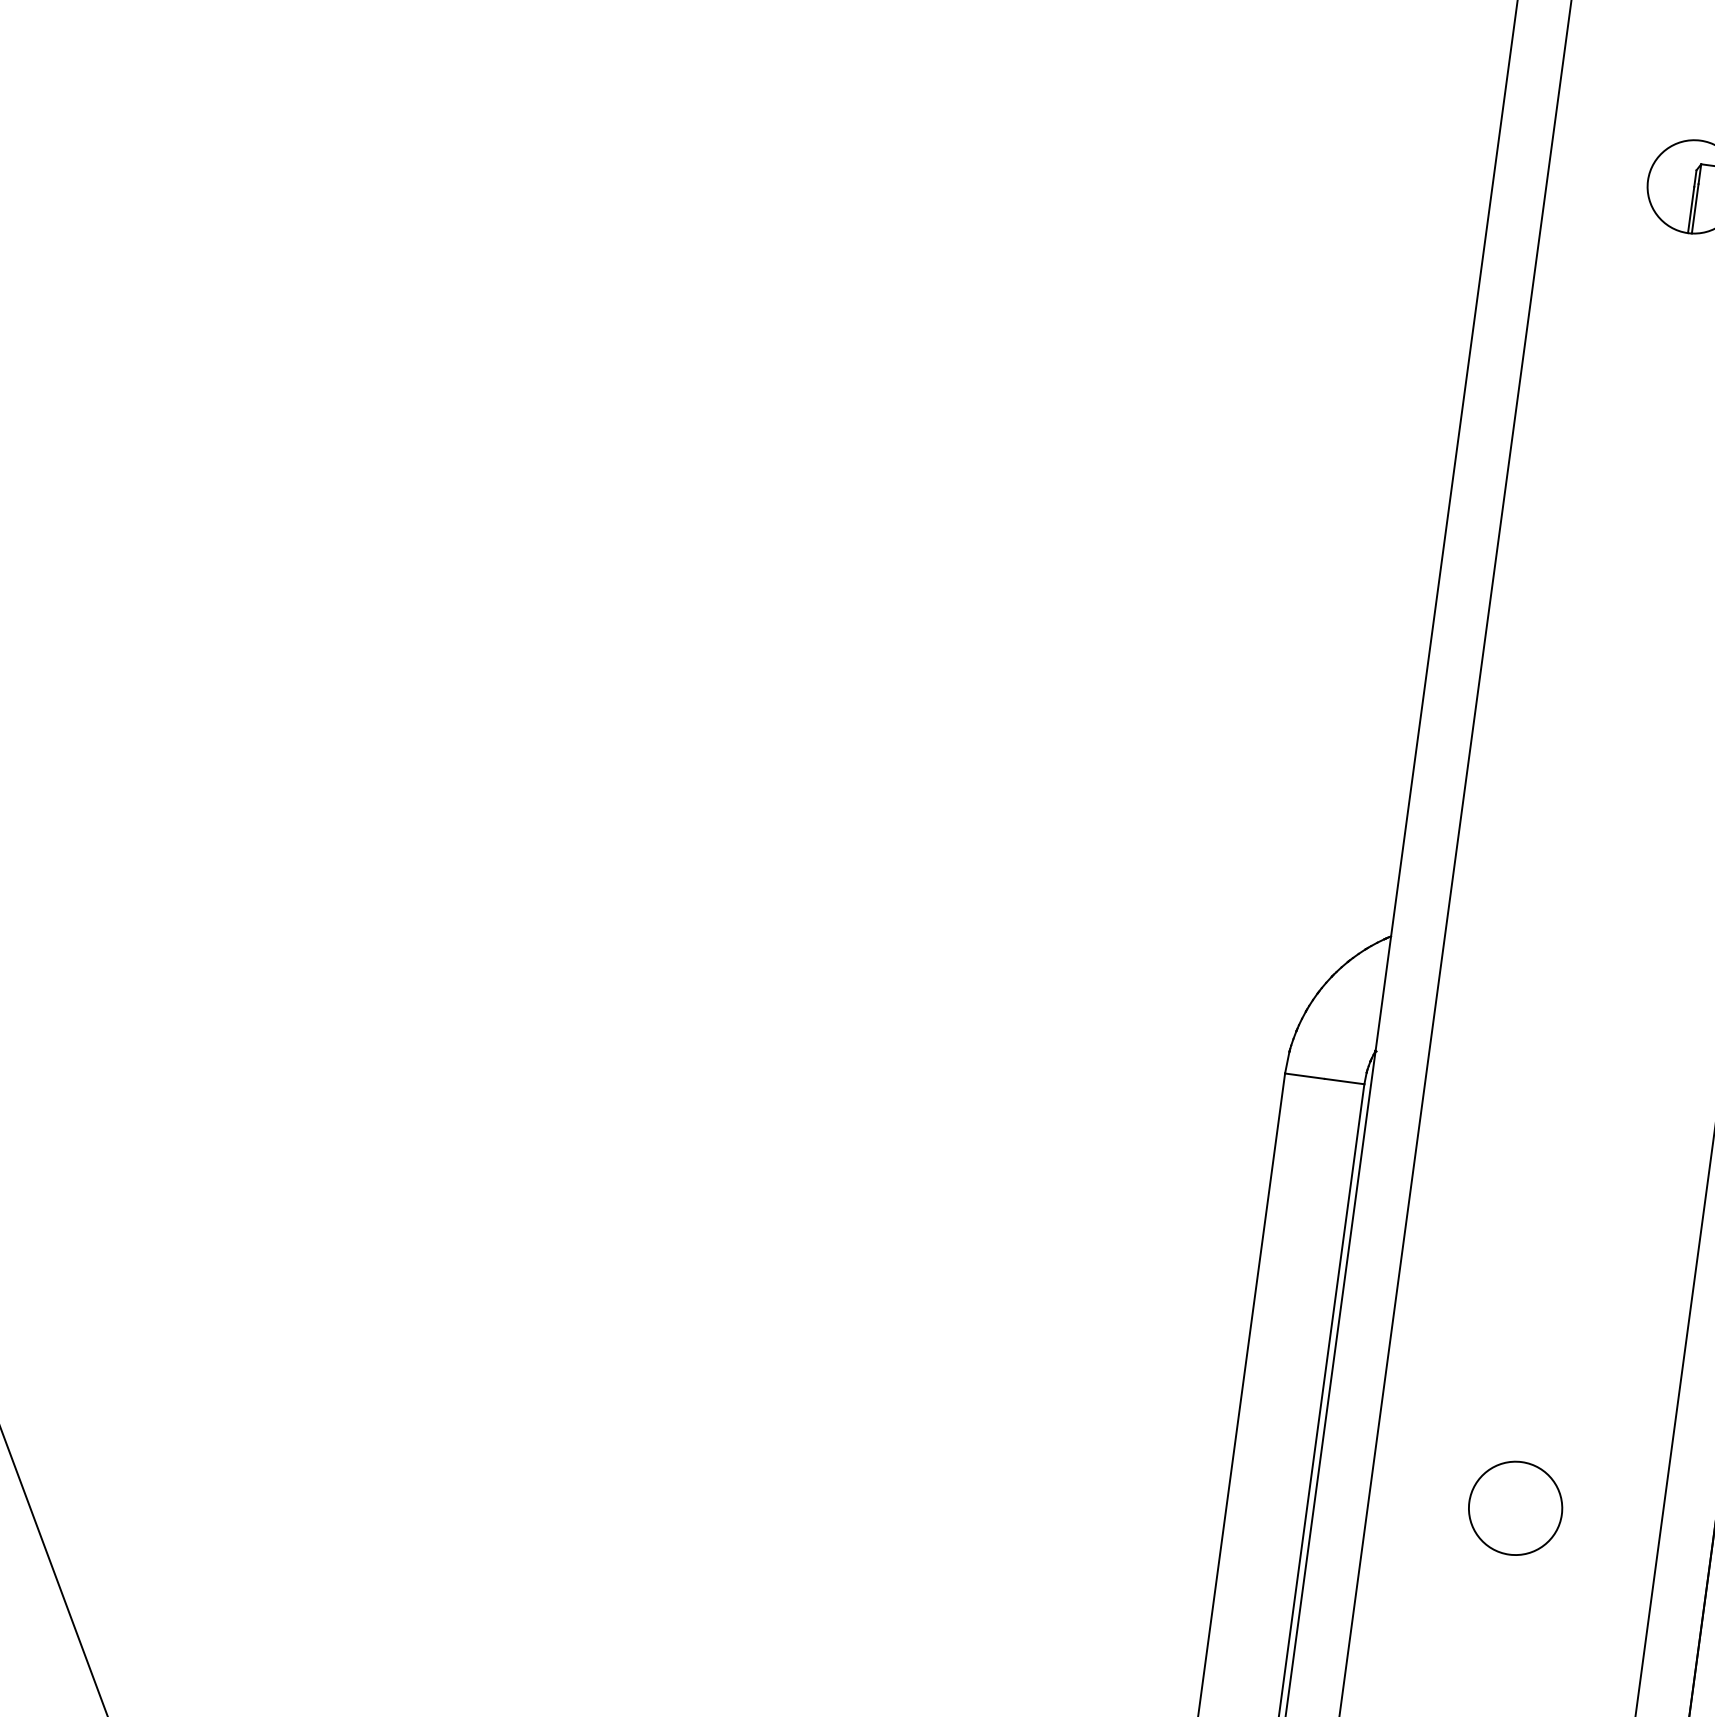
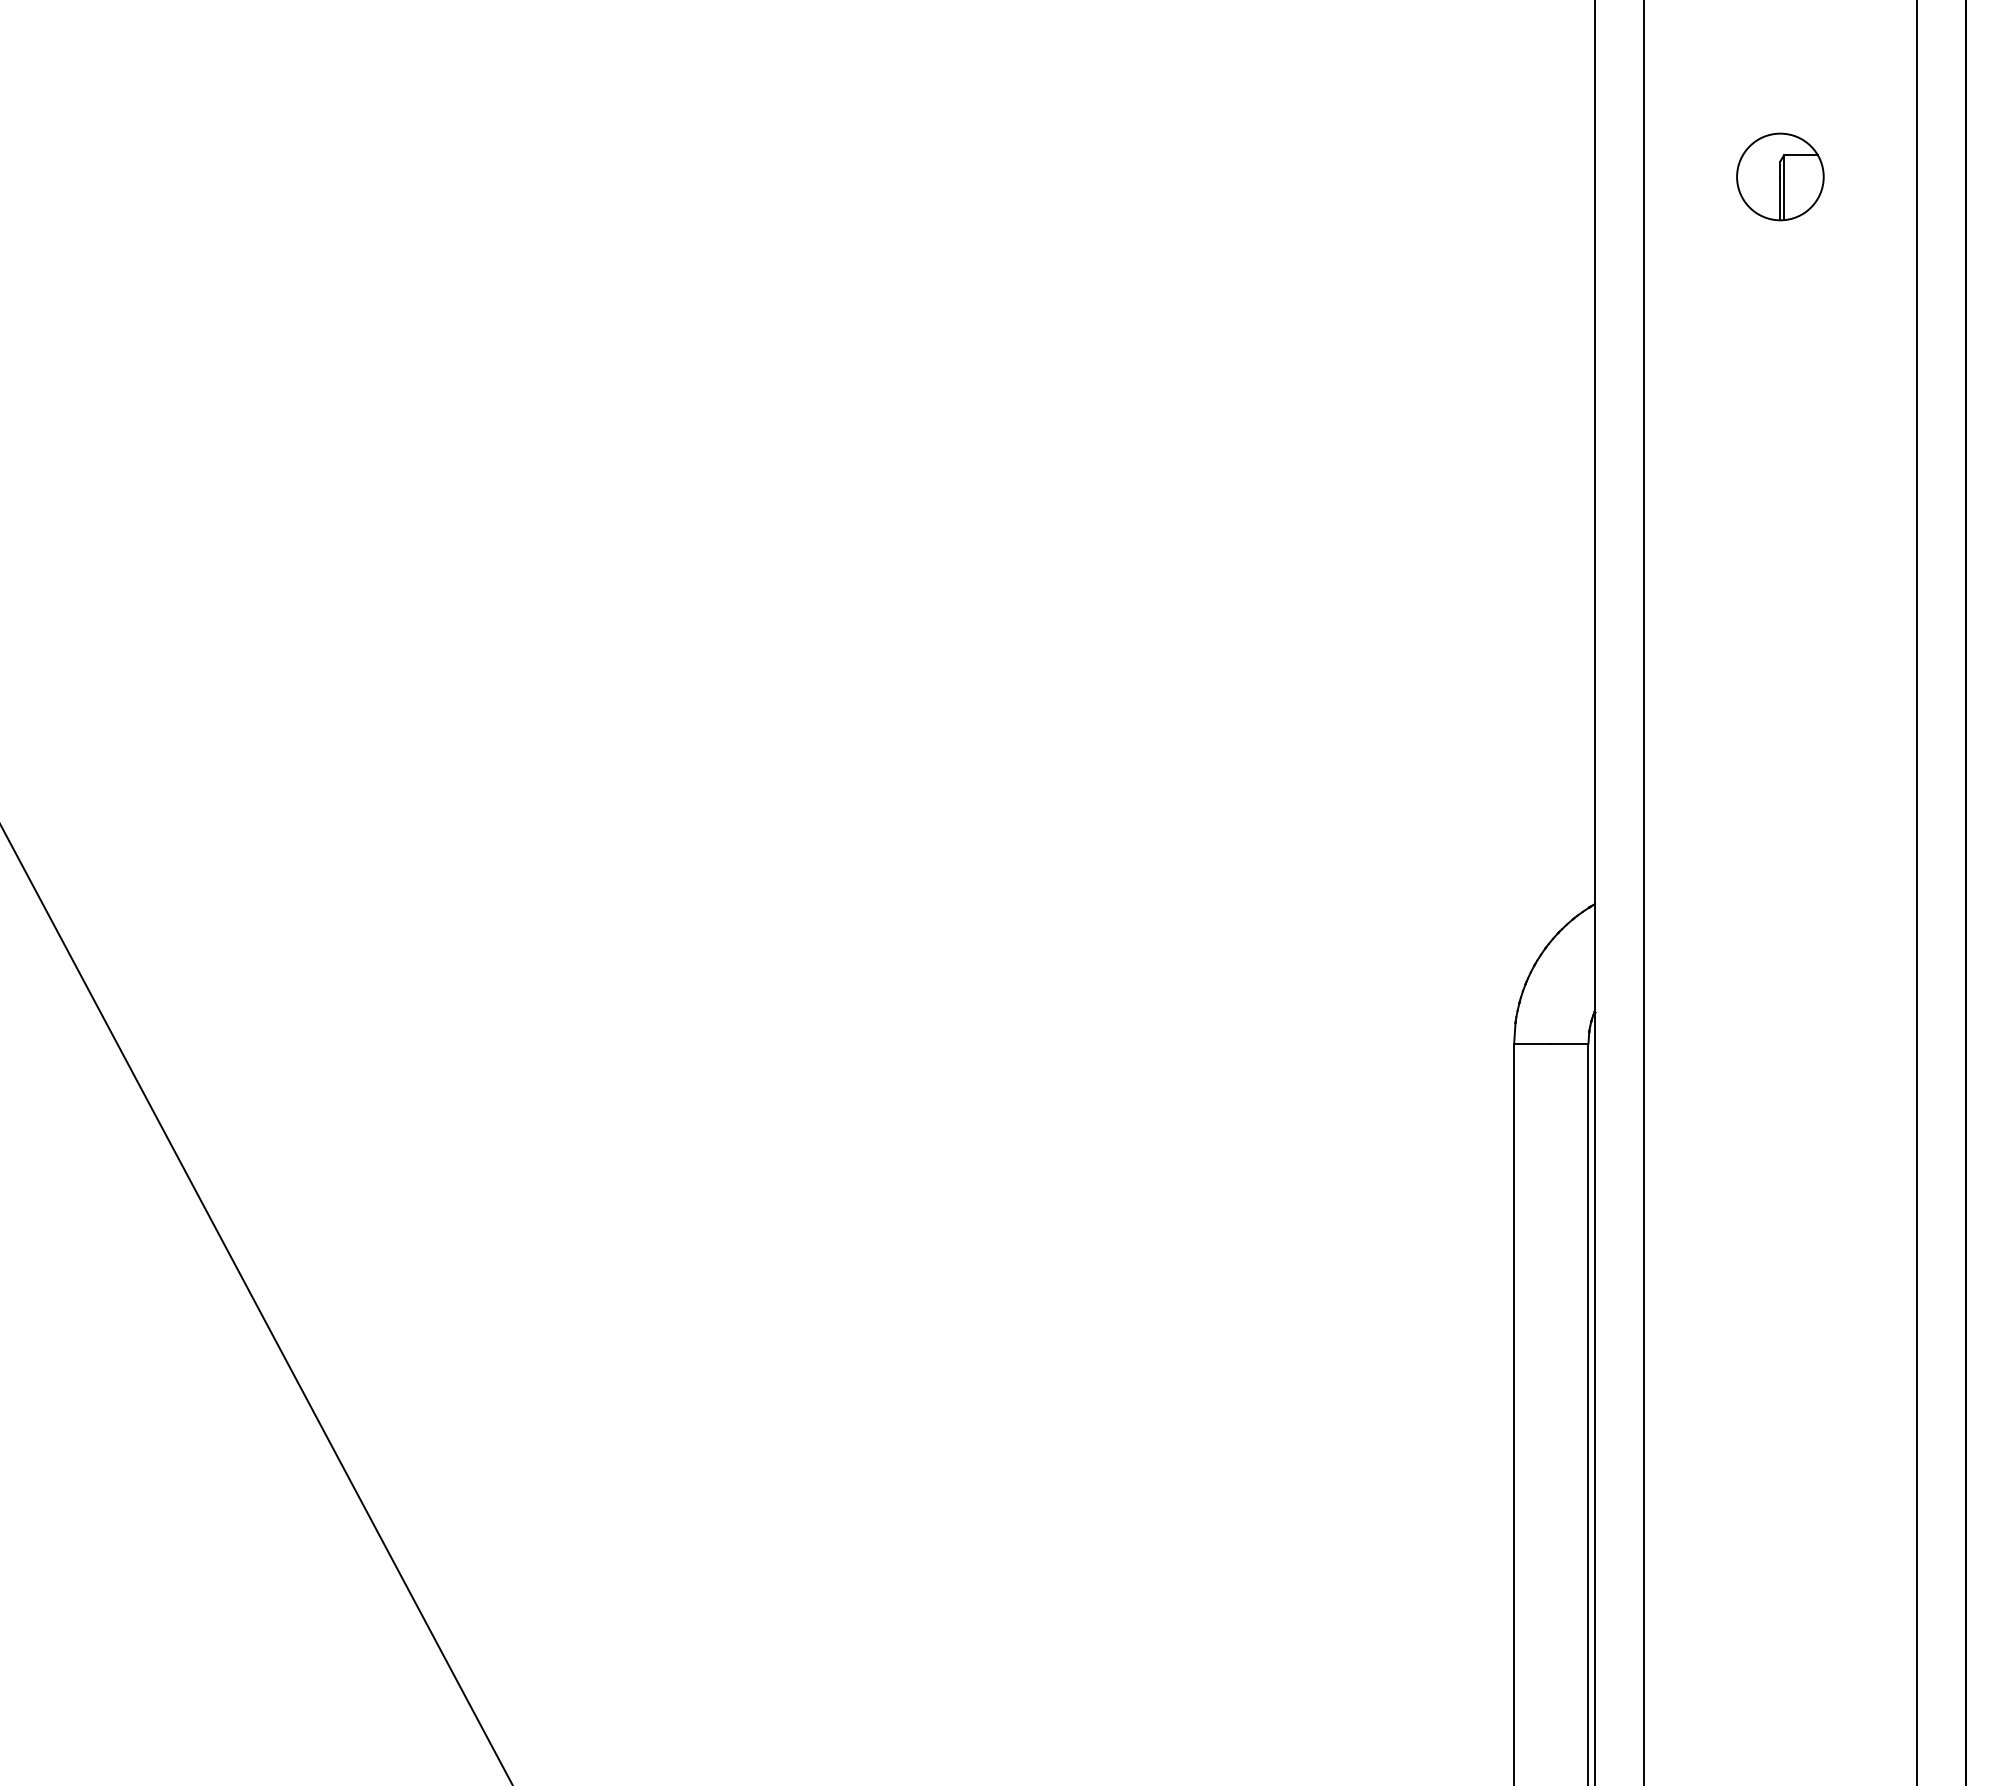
circle: (1515, 1507) -> (1780, 1414), removed

